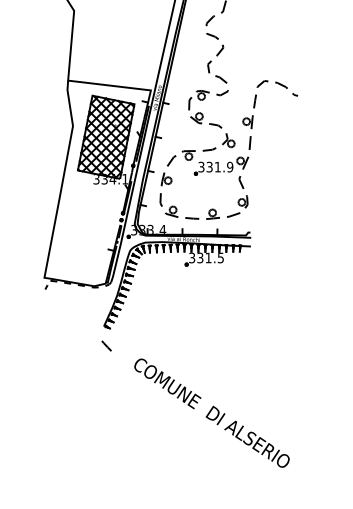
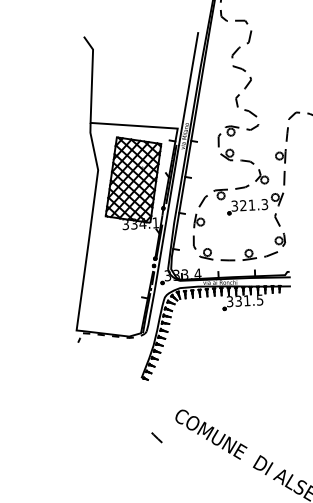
text: (219, 167) -> (253, 205), 331.9 -> 321.3
line: (106, 345) -> (156, 437), moved

